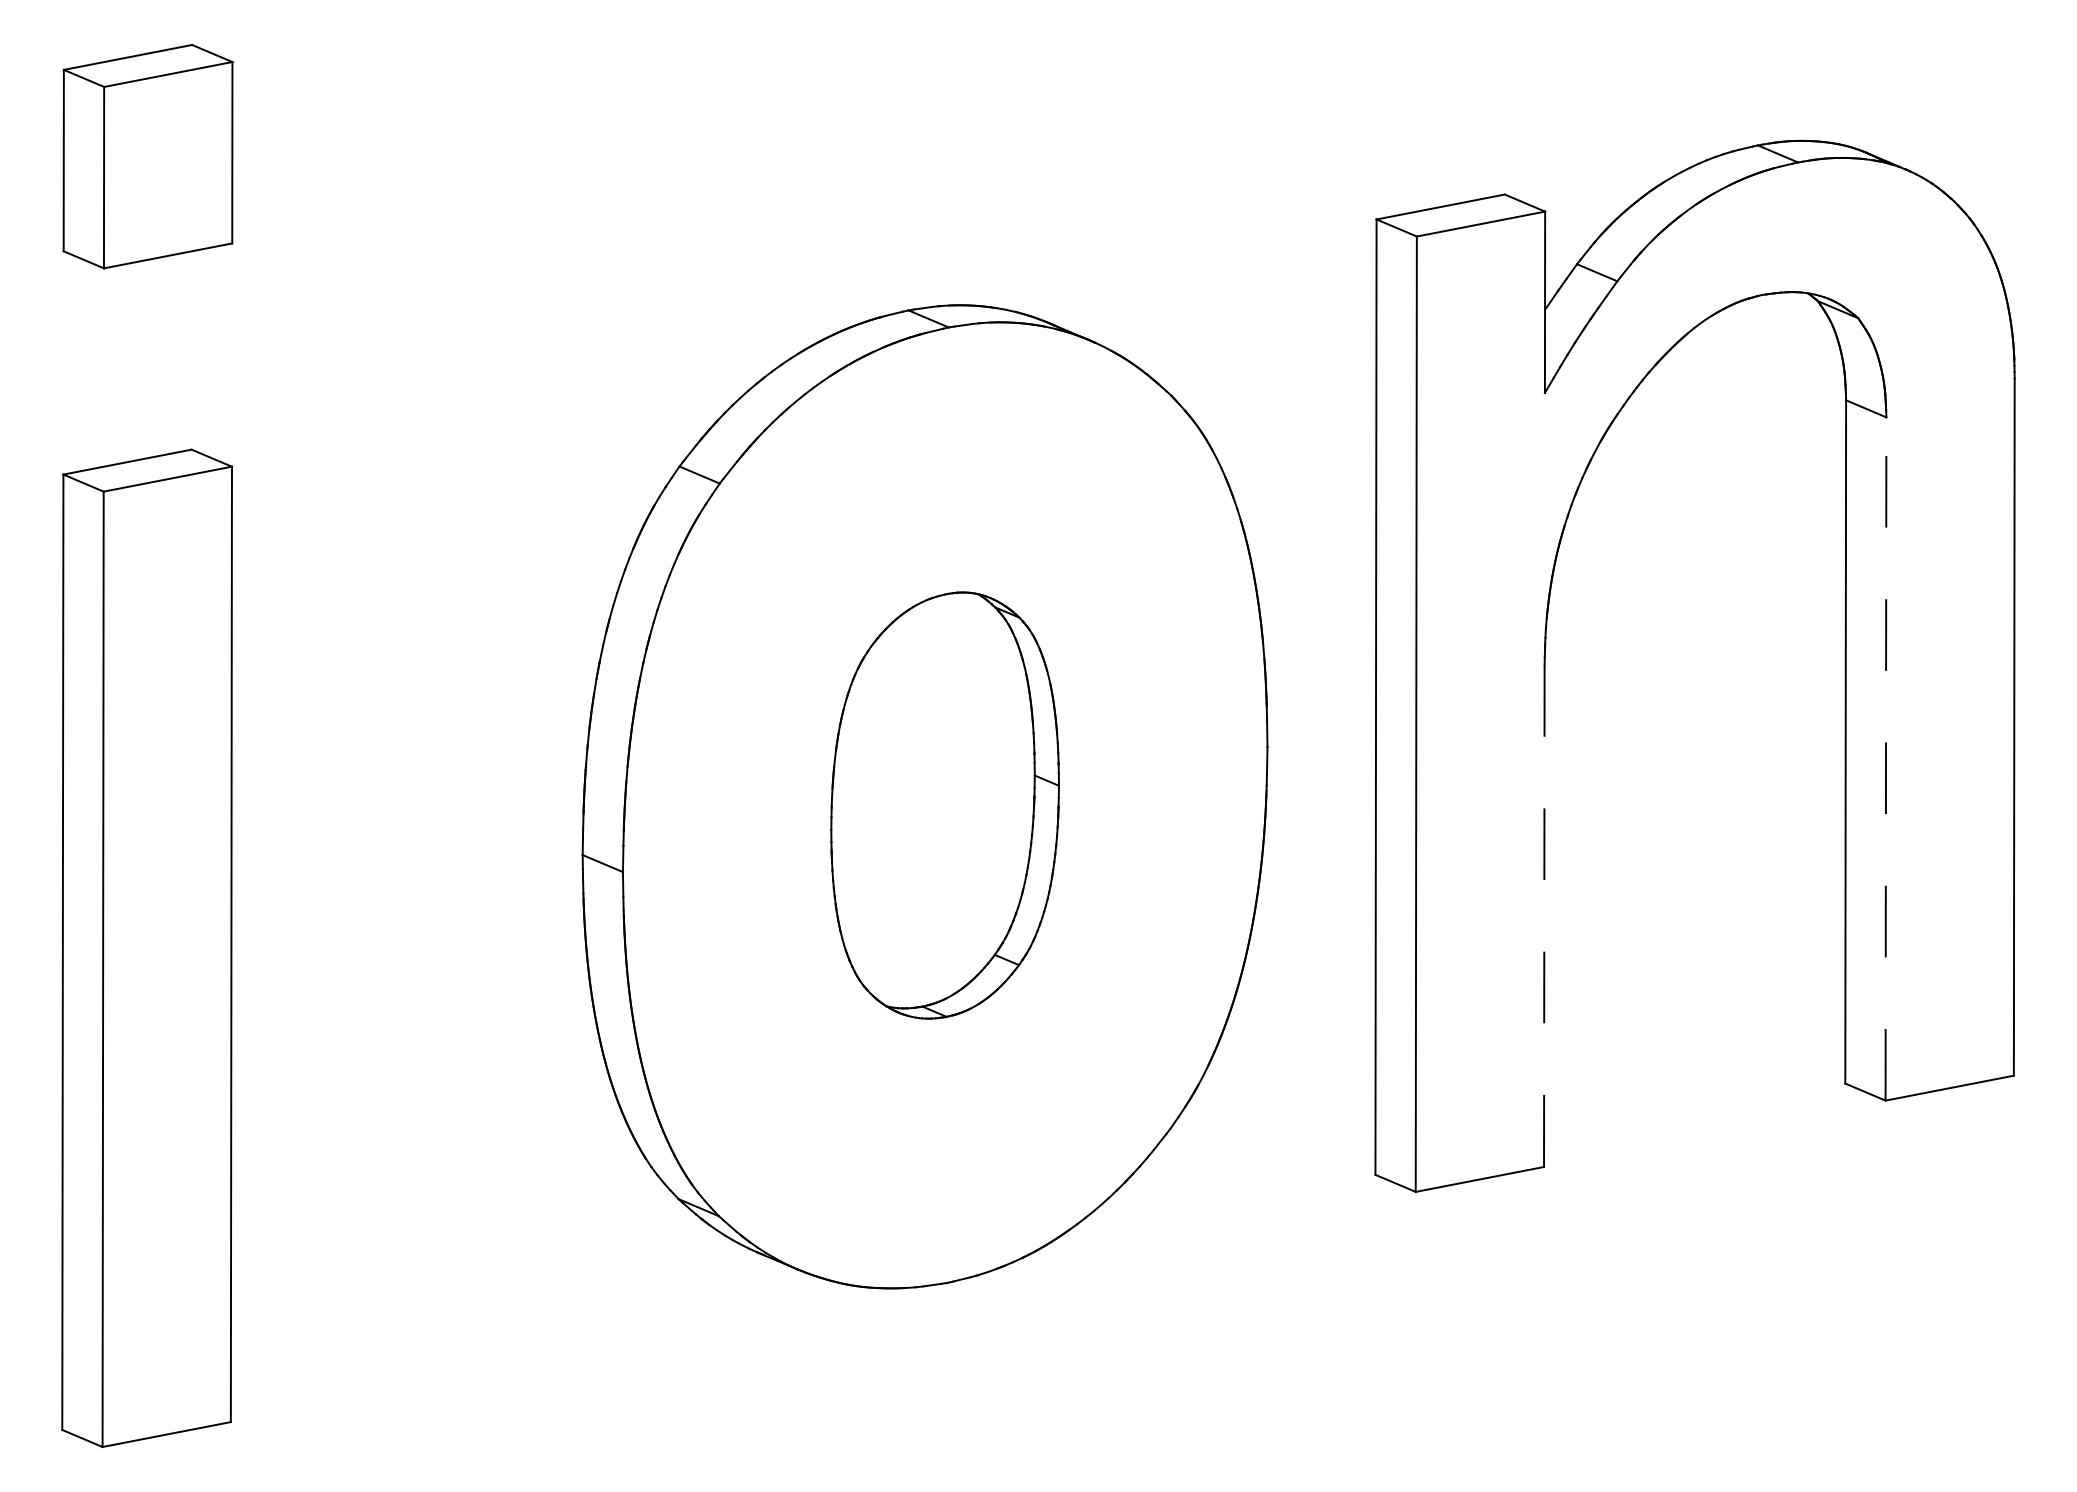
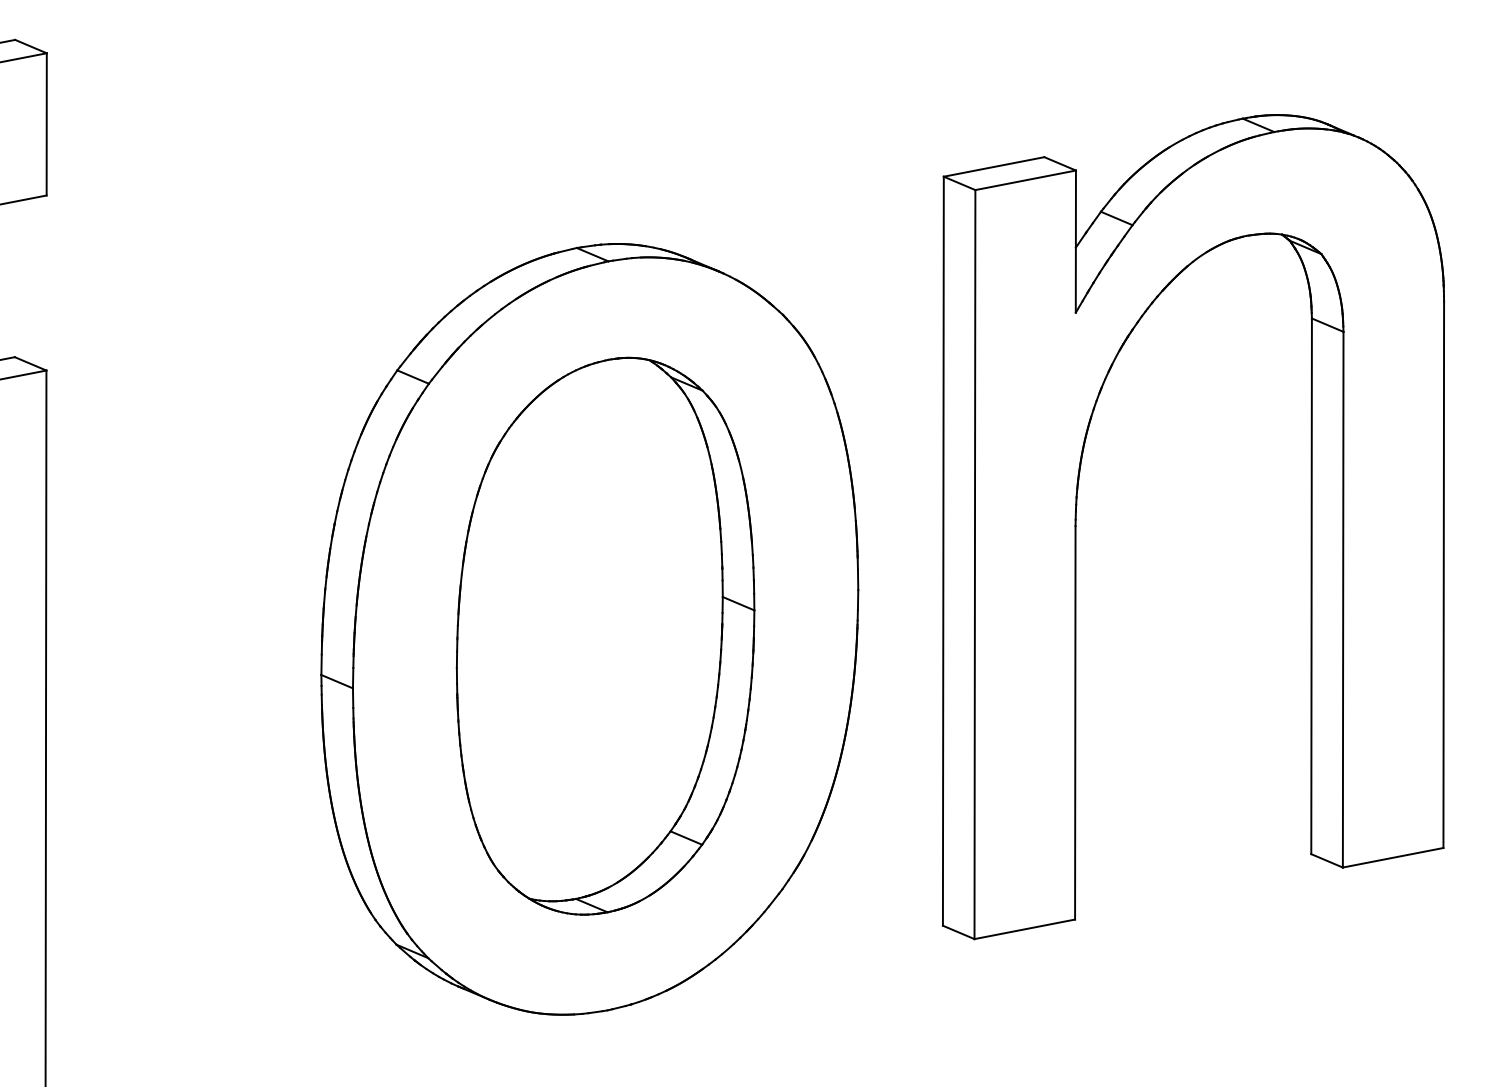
line: (1885, 759) -> (1342, 600), dashed -> solid
part: (944, 805) -> (605, 636), size x1.67
line: (1544, 916) -> (1075, 723), dashed -> solid

